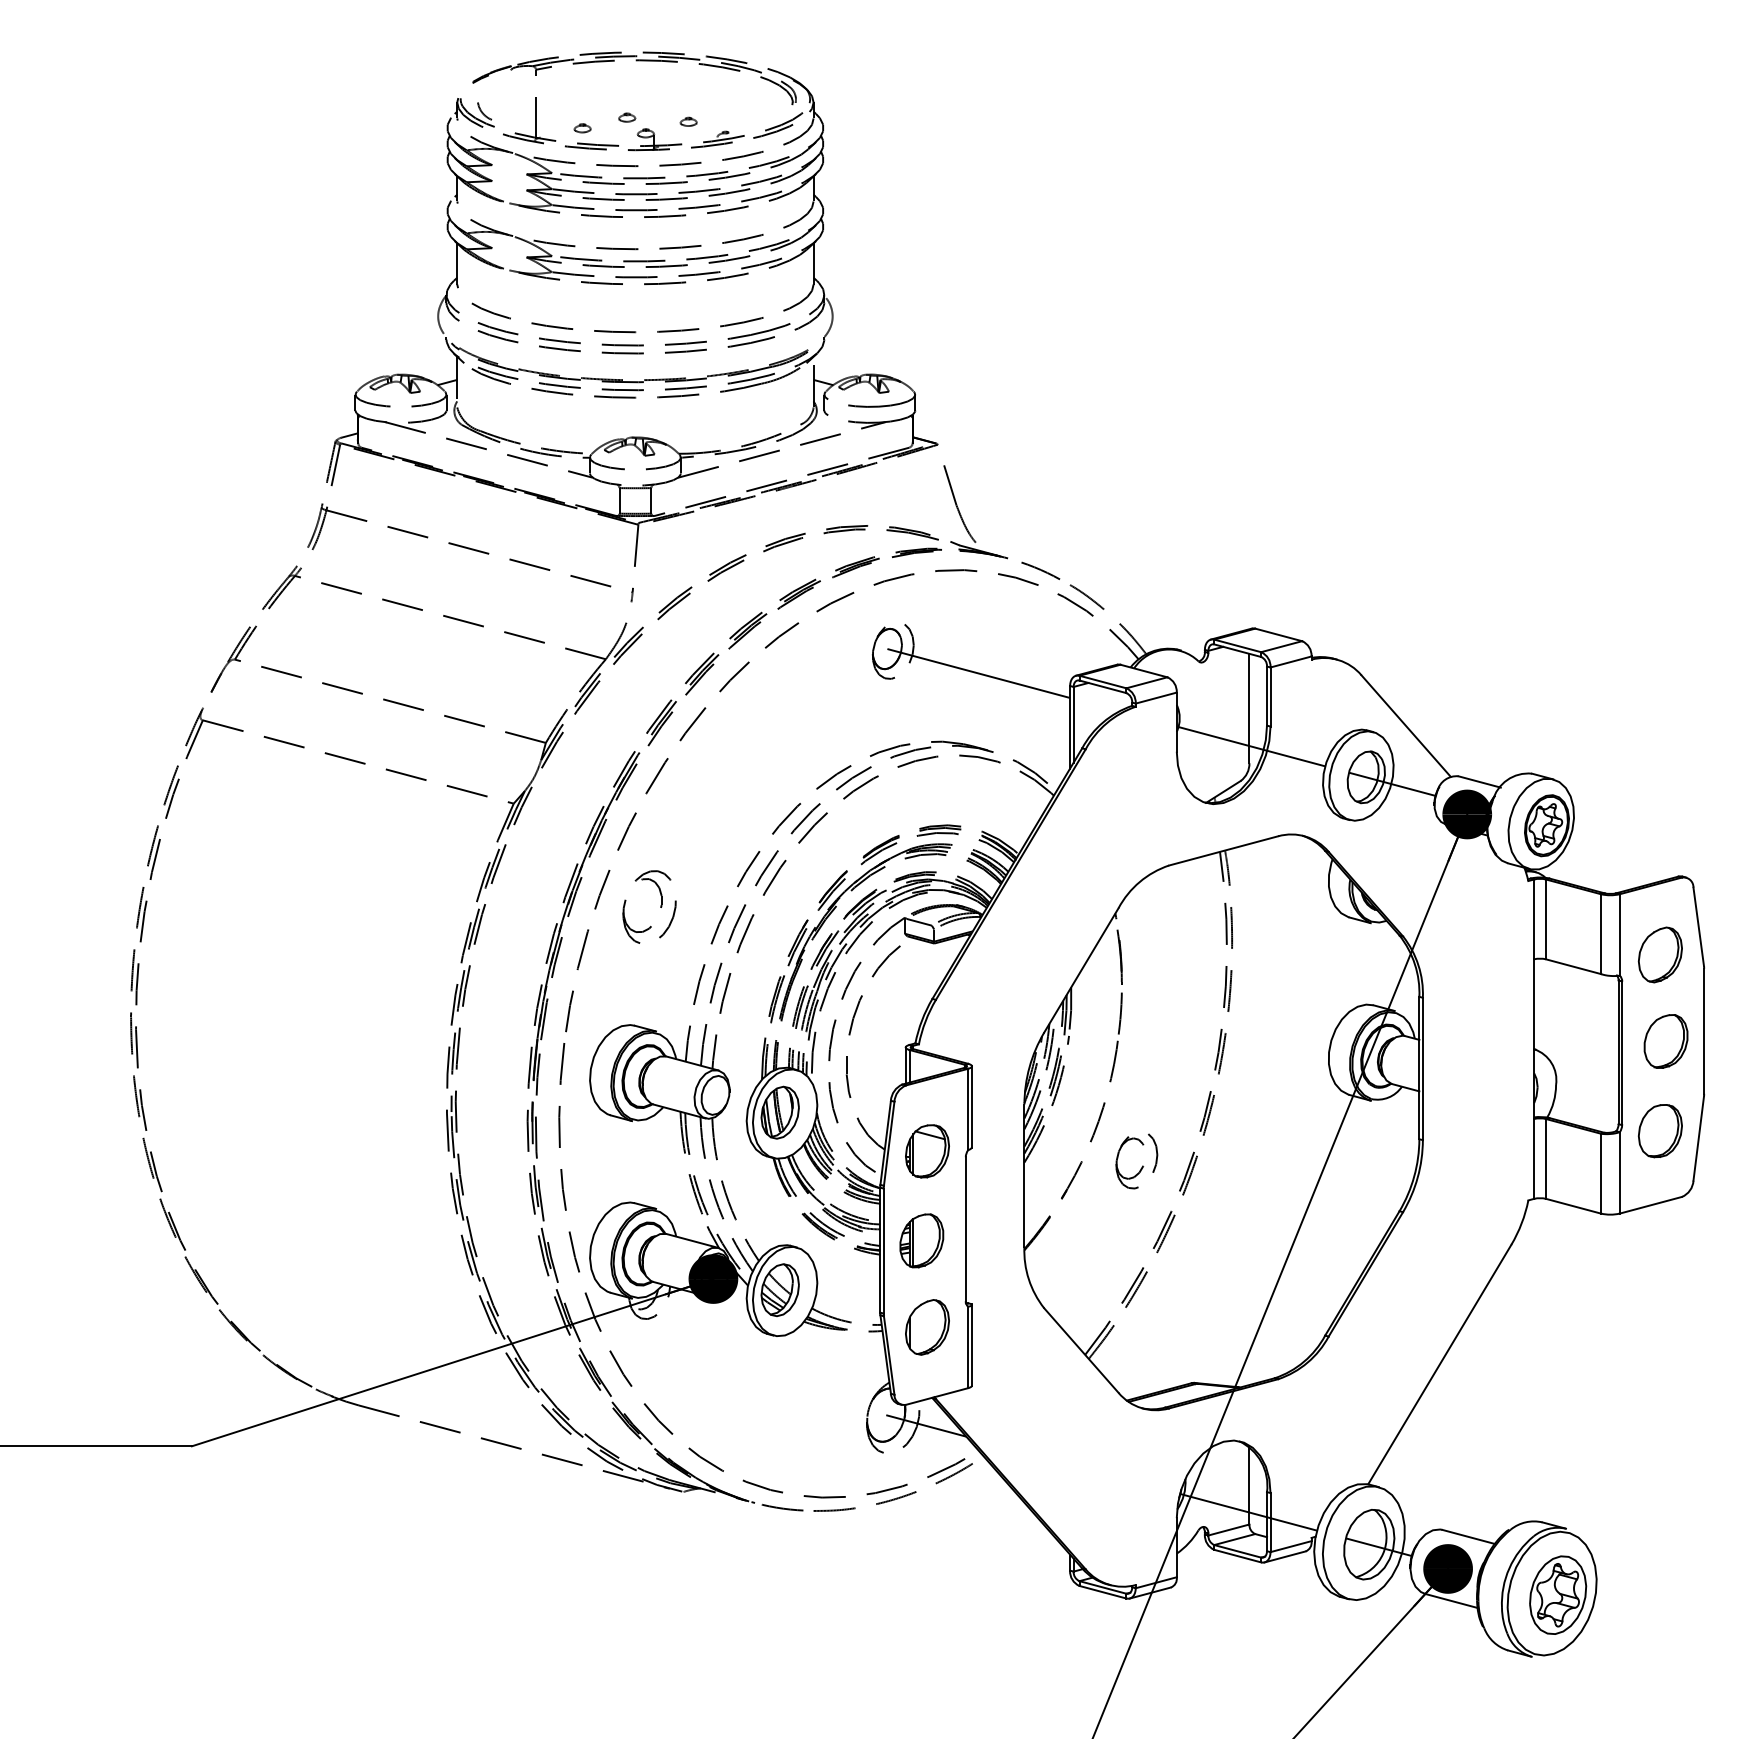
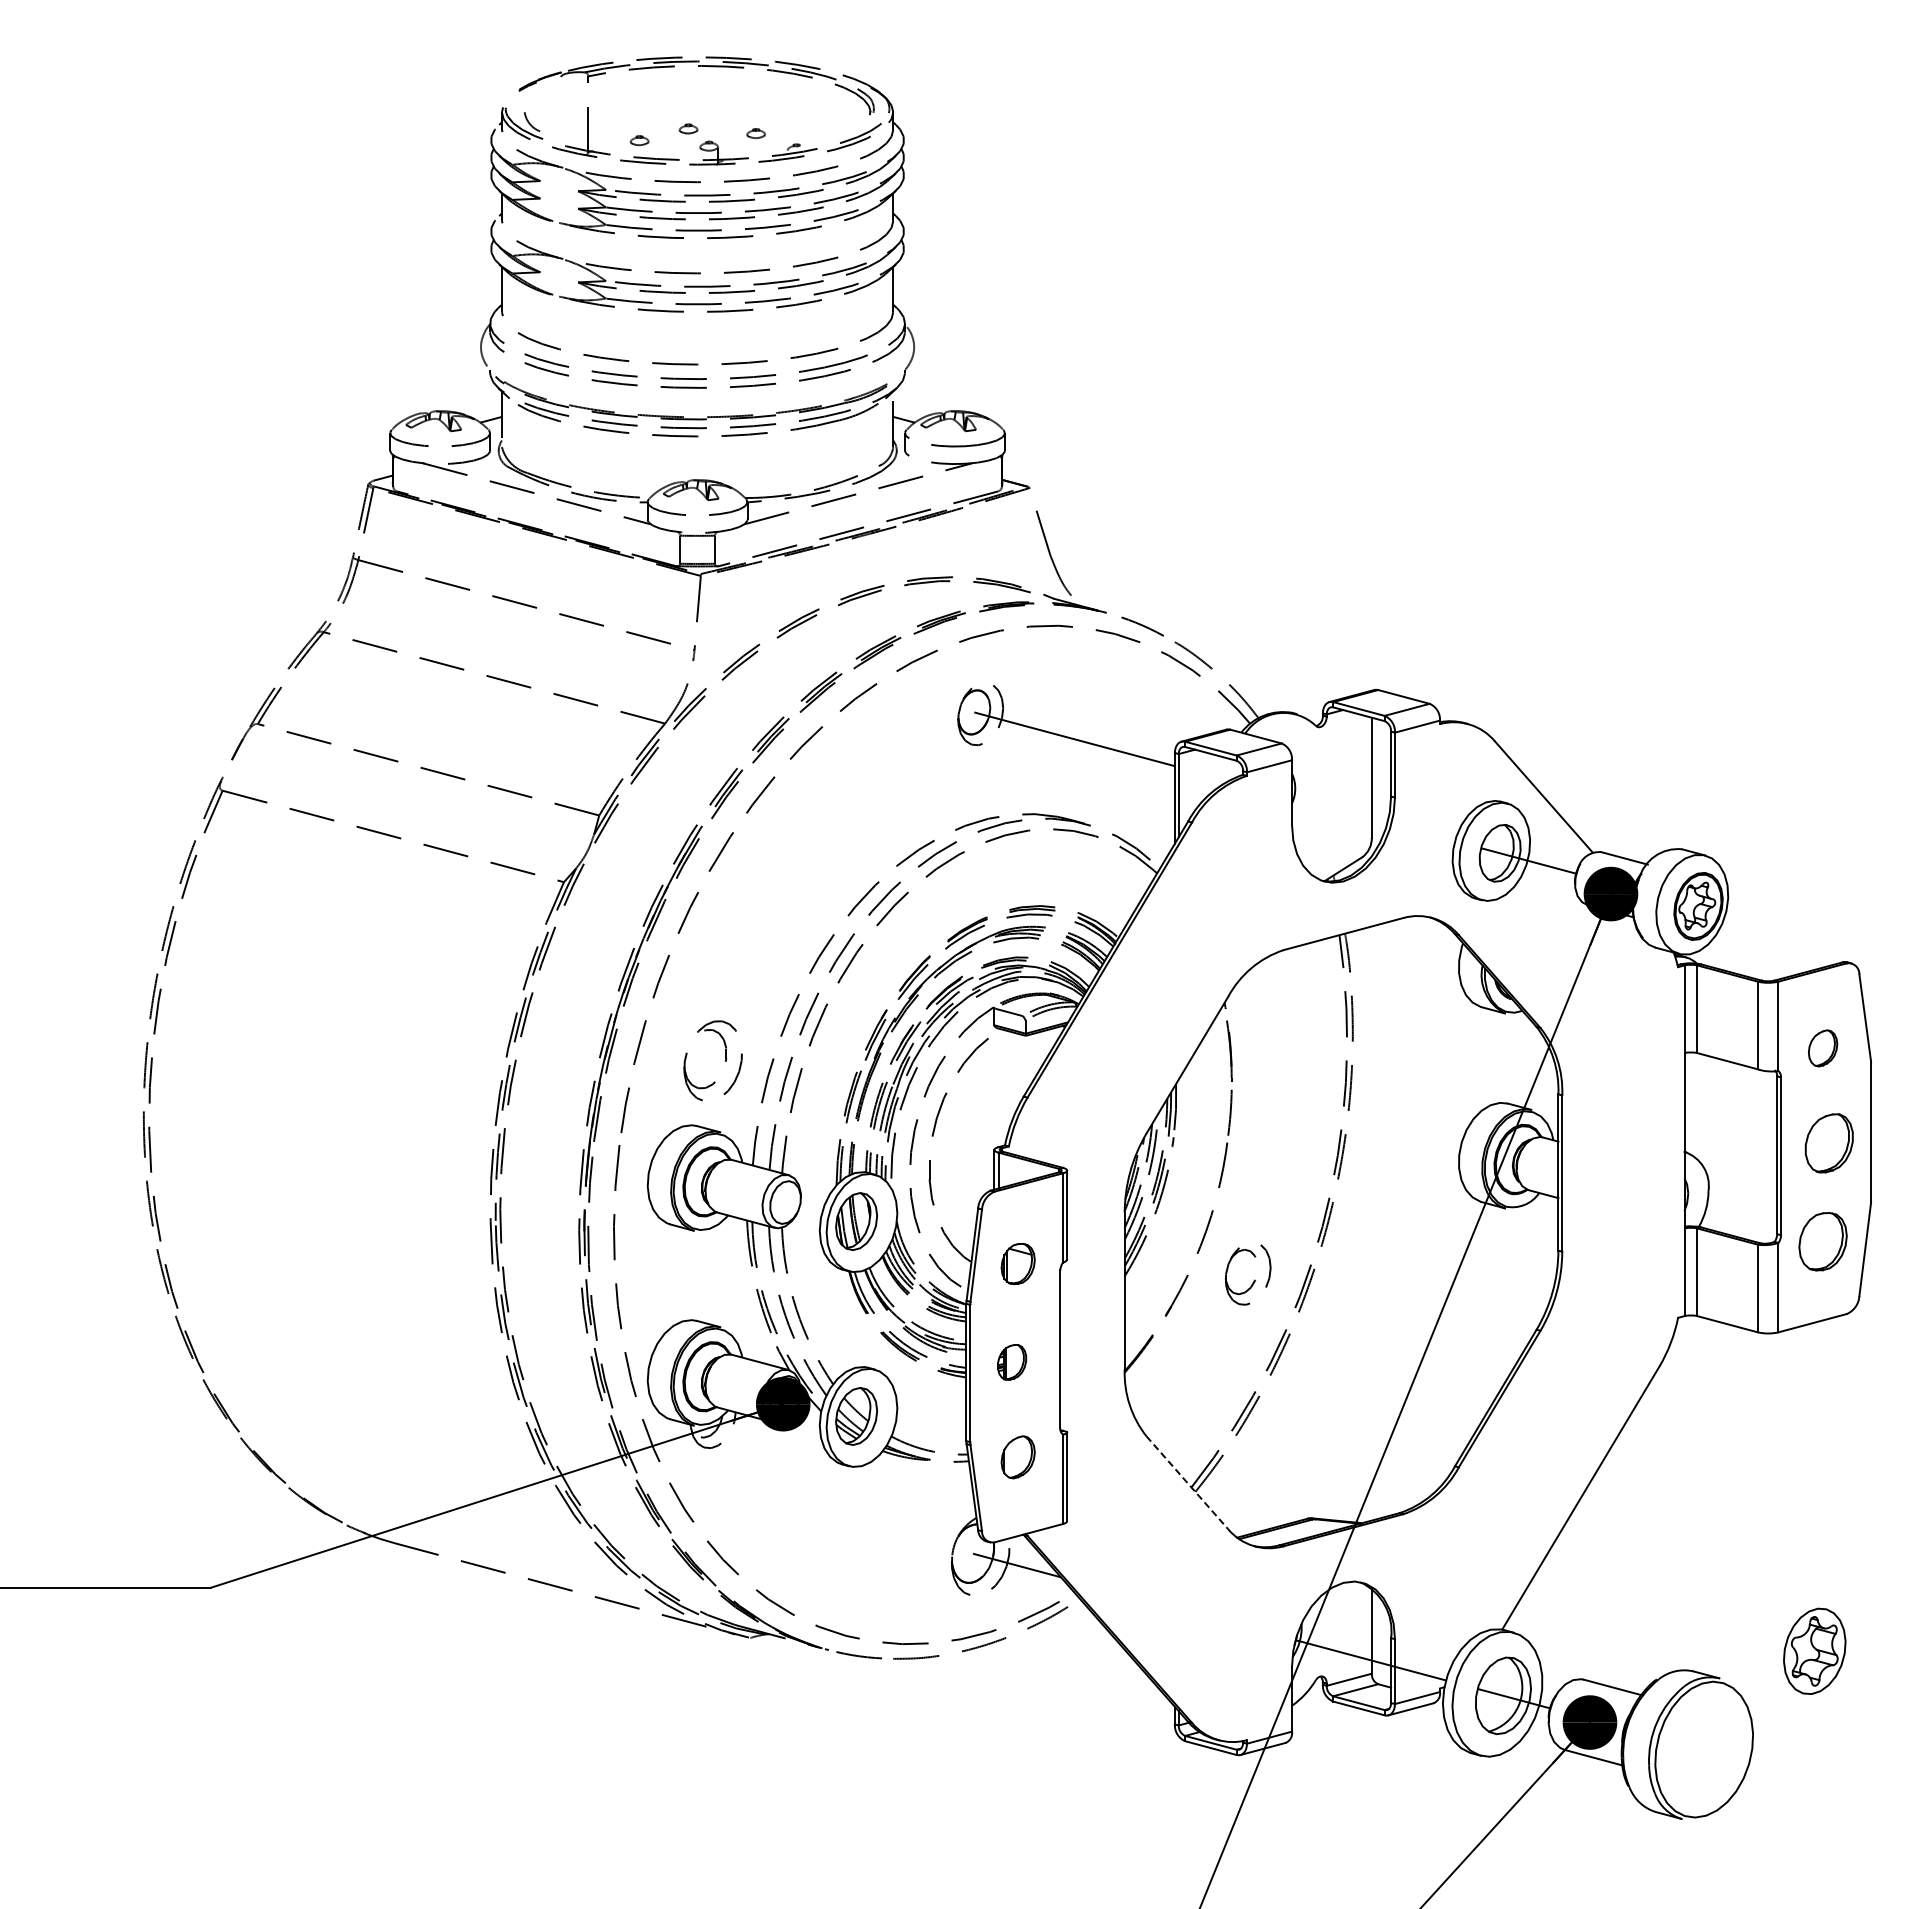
line: (1250, 746) -> (1373, 819), removed
part: (659, 907) -> (724, 1061), moved
part: (1659, 955) -> (1822, 1048), size x0.6
part: (926, 1150) -> (1017, 1263), size x0.7
part: (921, 1241) -> (1011, 1362), size x0.6
part: (926, 1327) -> (1017, 1457), size x0.7
line: (1081, 1350) -> (1187, 1482), solid -> dashed
part: (1557, 1594) -> (1814, 1650), moved

